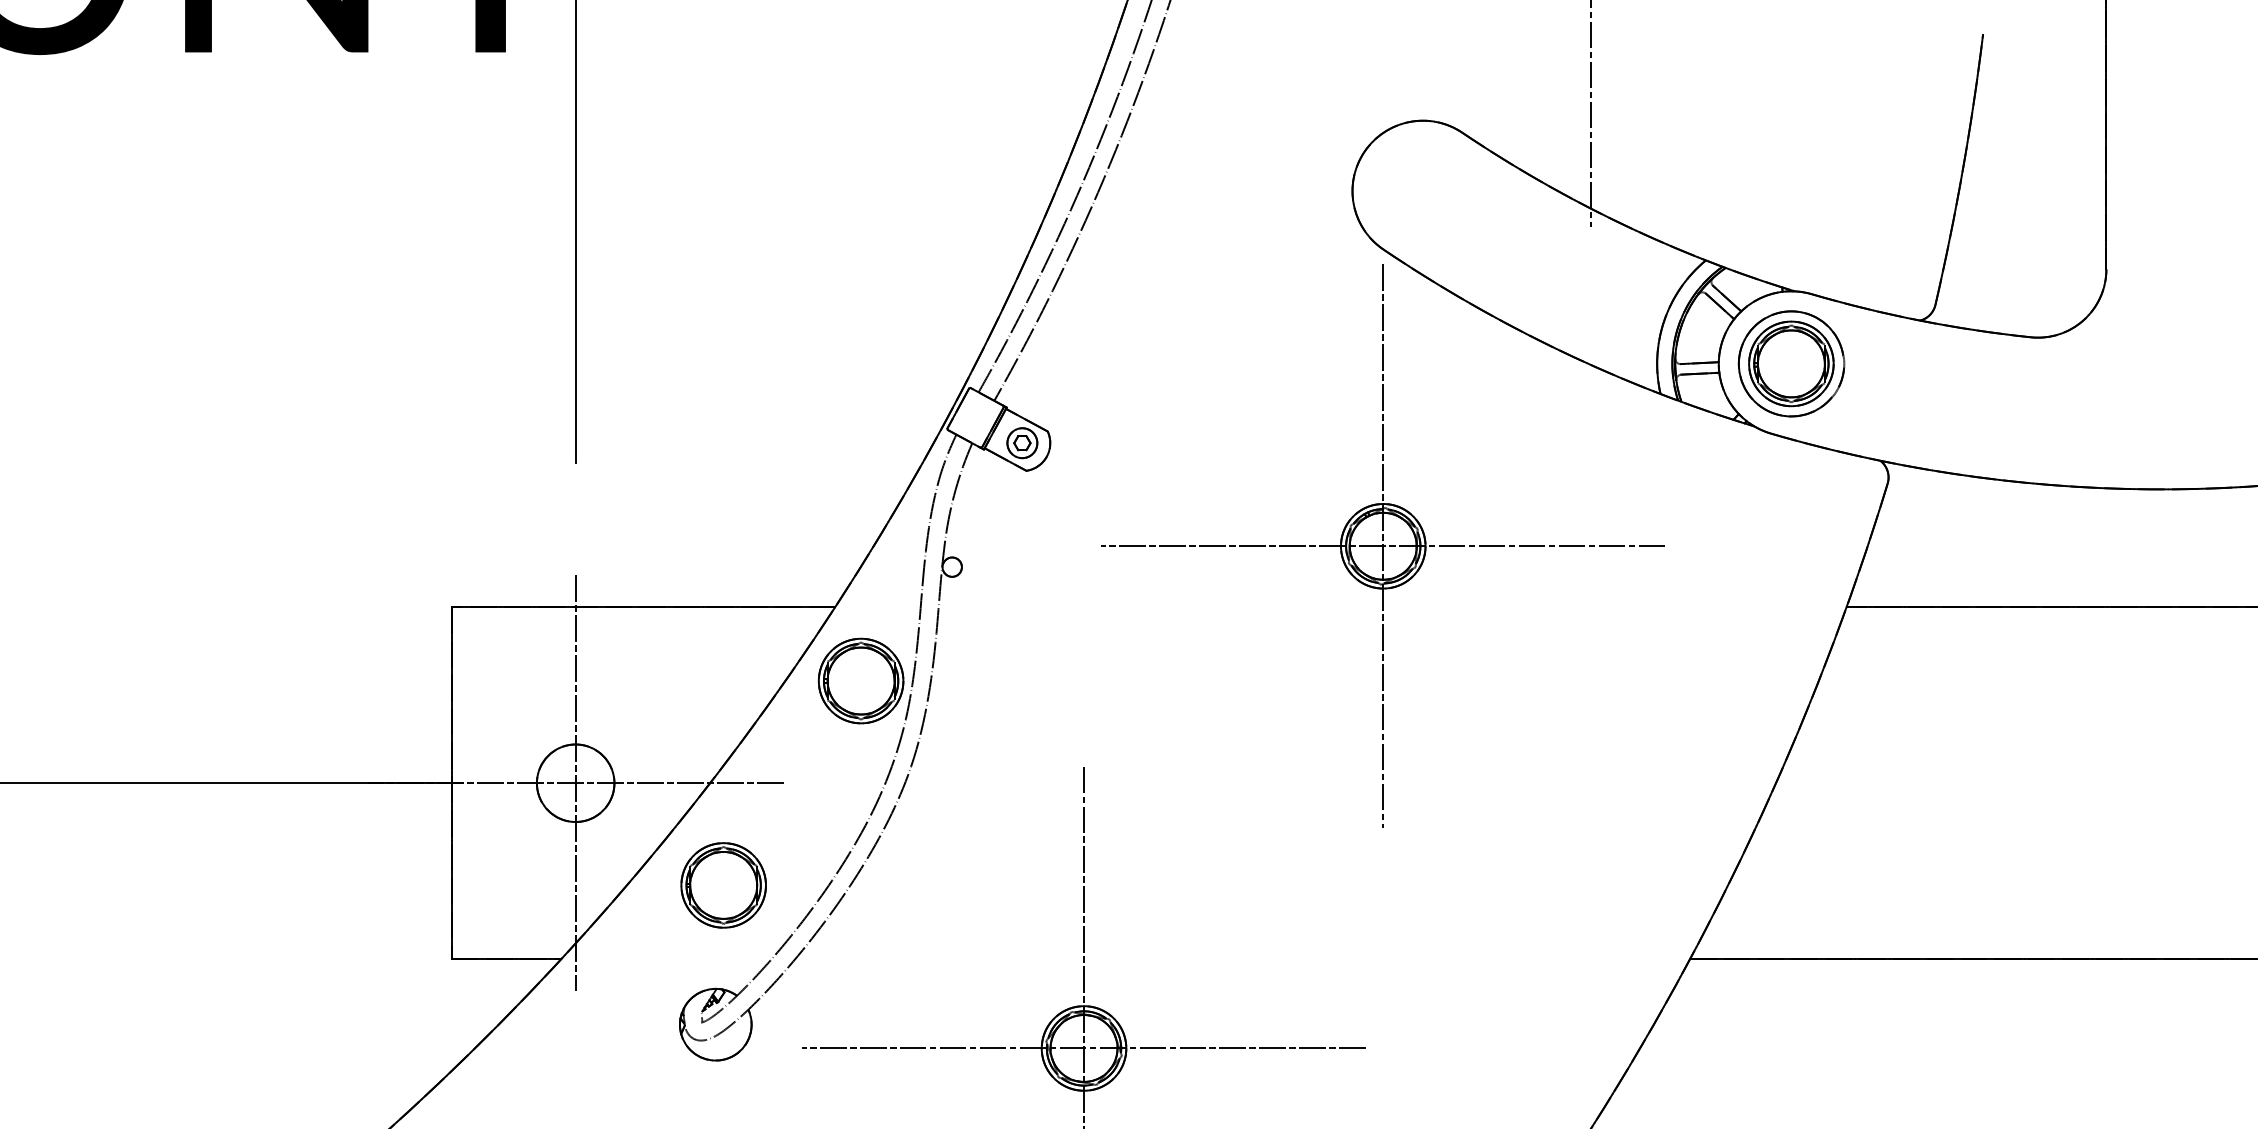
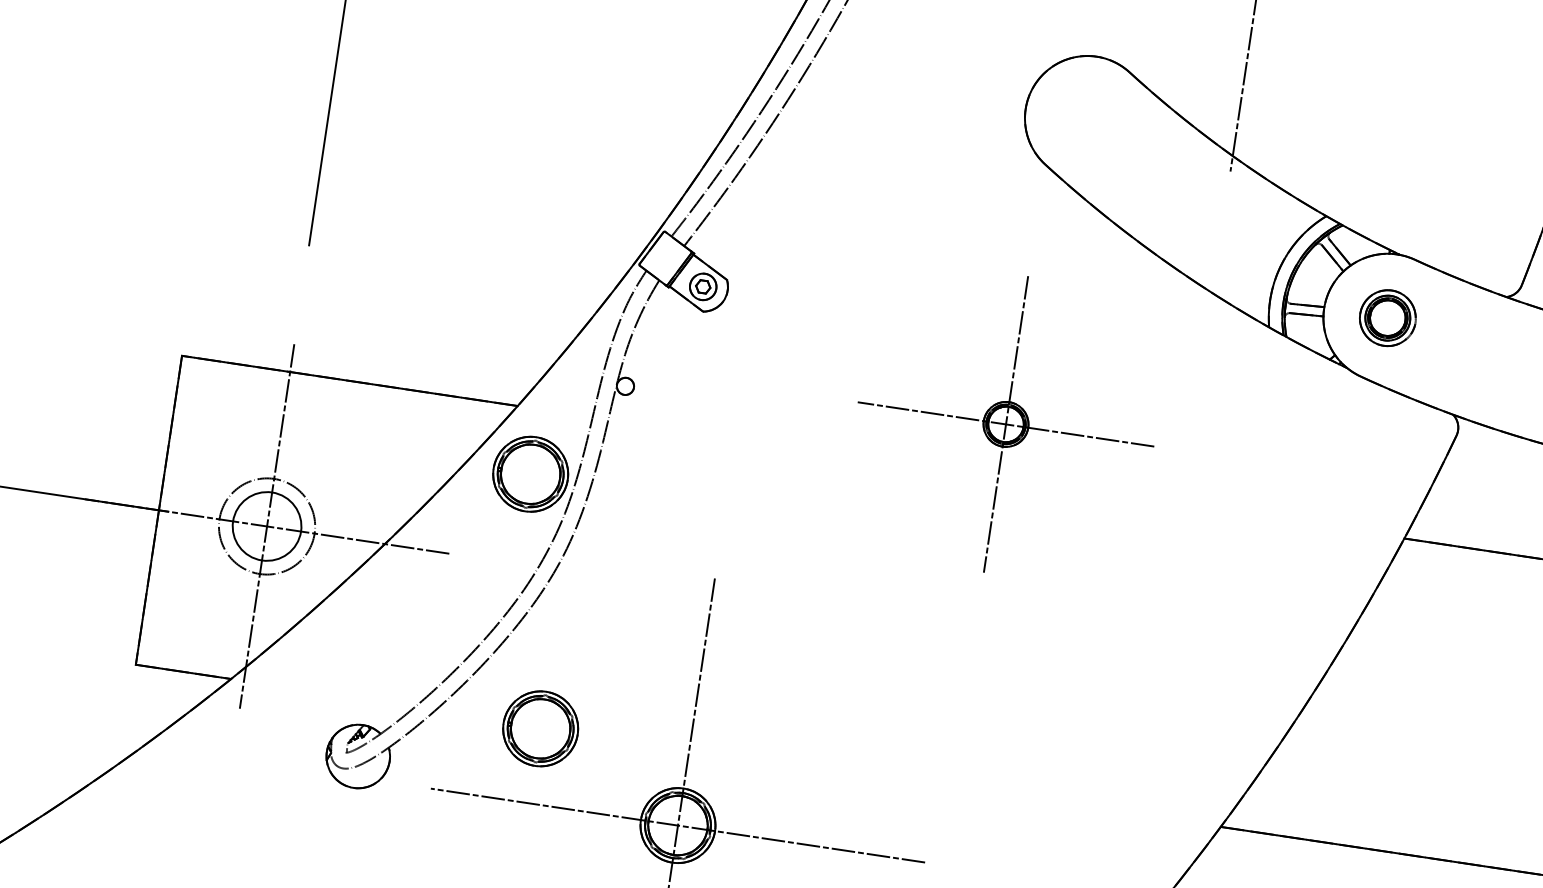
part: (1791, 363) -> (1387, 317), size x0.6
part: (1382, 545) -> (1005, 423), size x0.6
circle: (575, 783) -> (266, 526), size x1.4
part: (723, 885) -> (540, 728), moved

